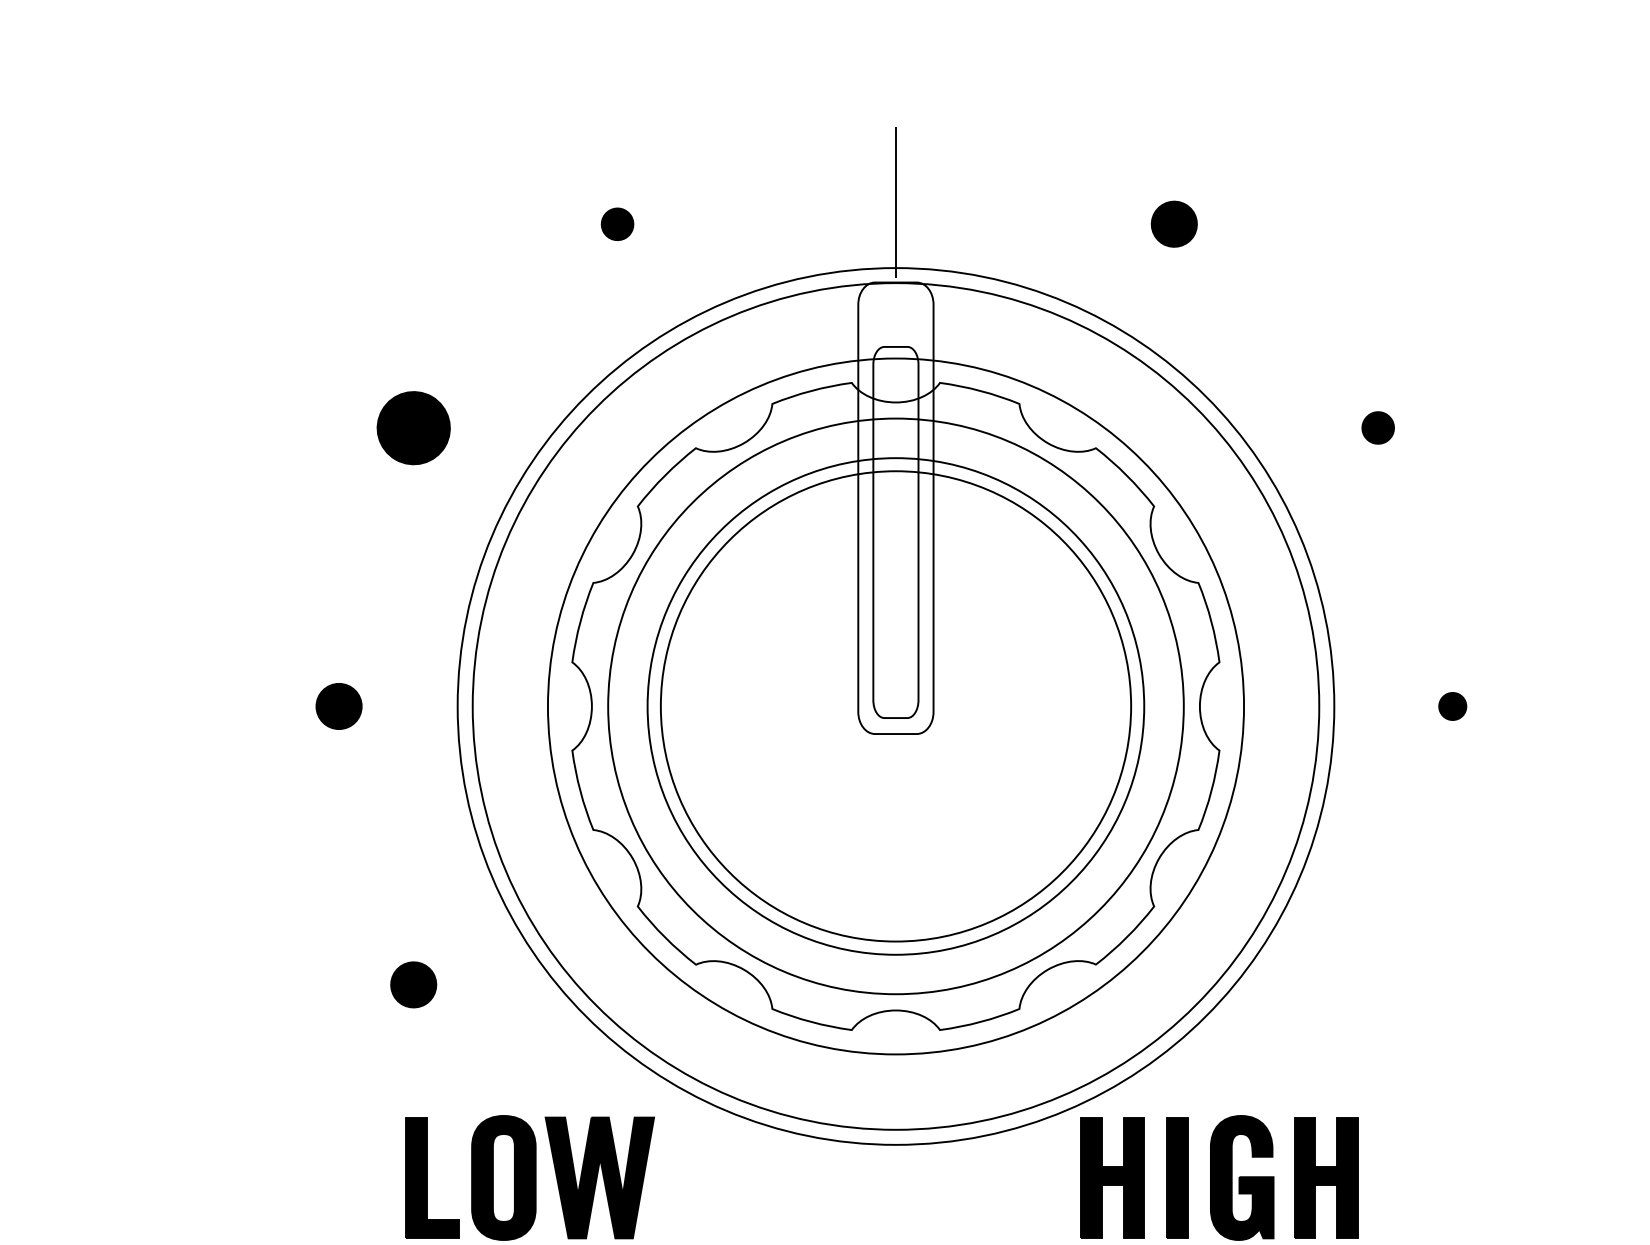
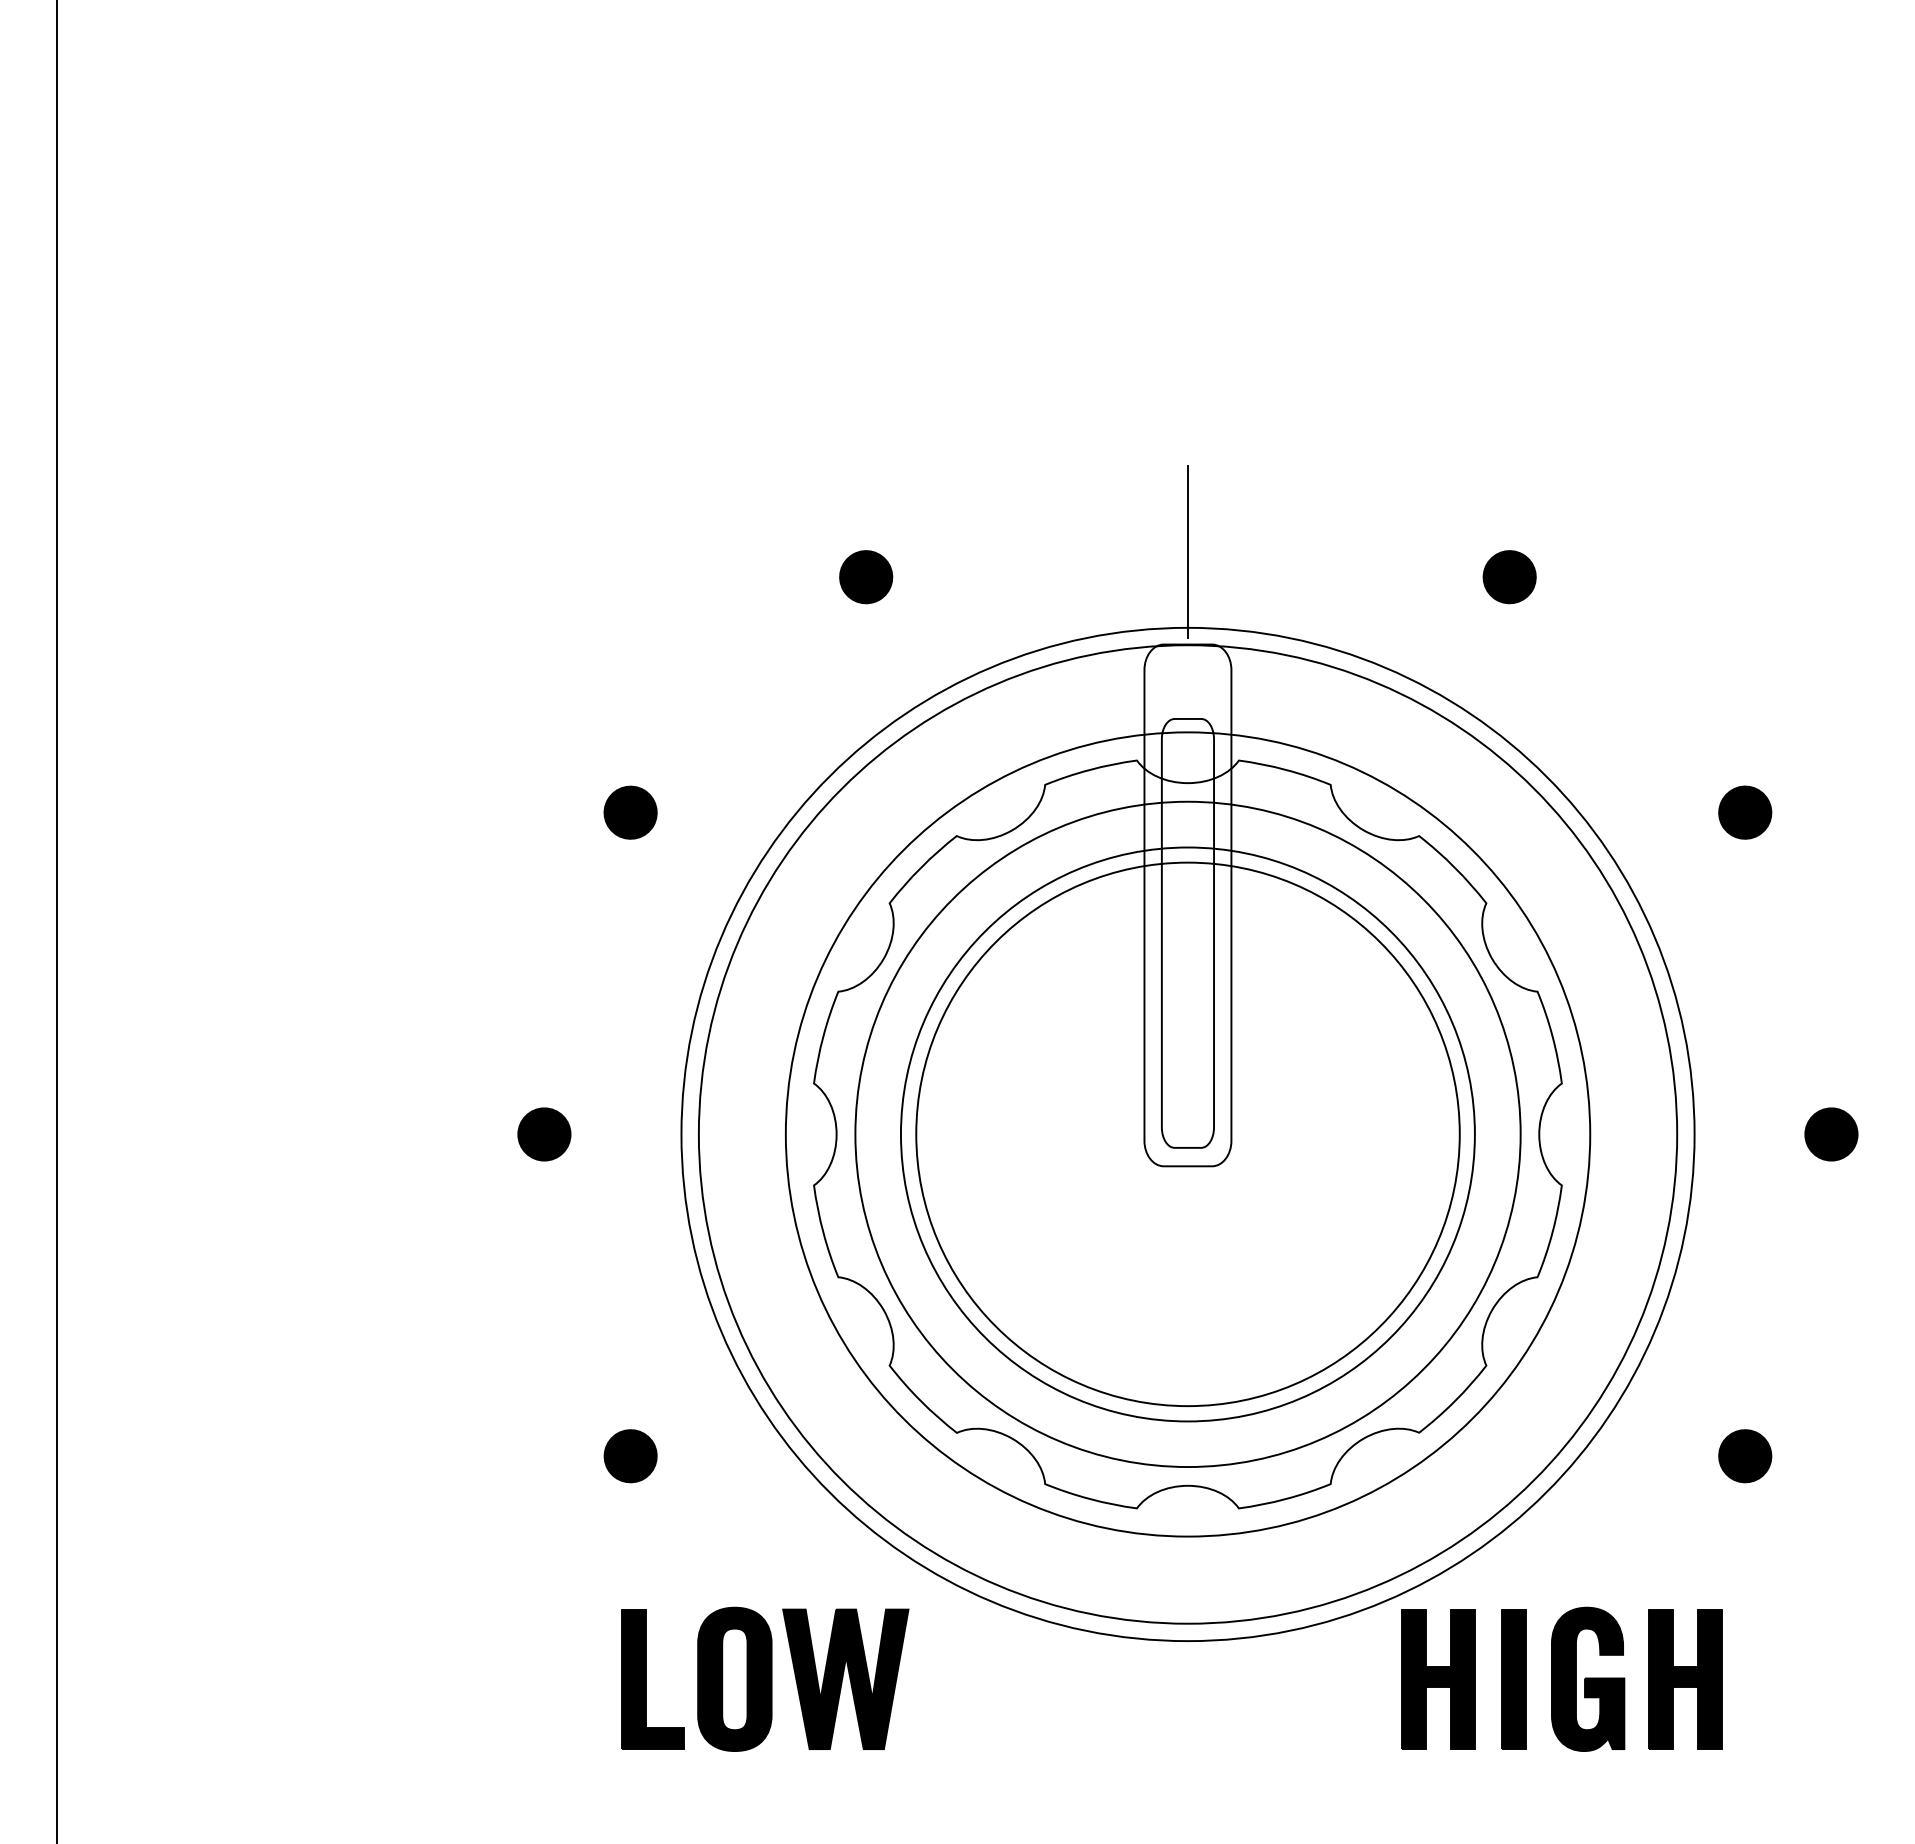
part: (617, 224) -> (866, 577), size x1.43
part: (413, 427) -> (630, 812), size x0.62
part: (1378, 427) -> (1745, 812), size x1.43
part: (1452, 706) -> (1831, 1134), size x1.67
part: (1378, 985) -> (1745, 1456), added

